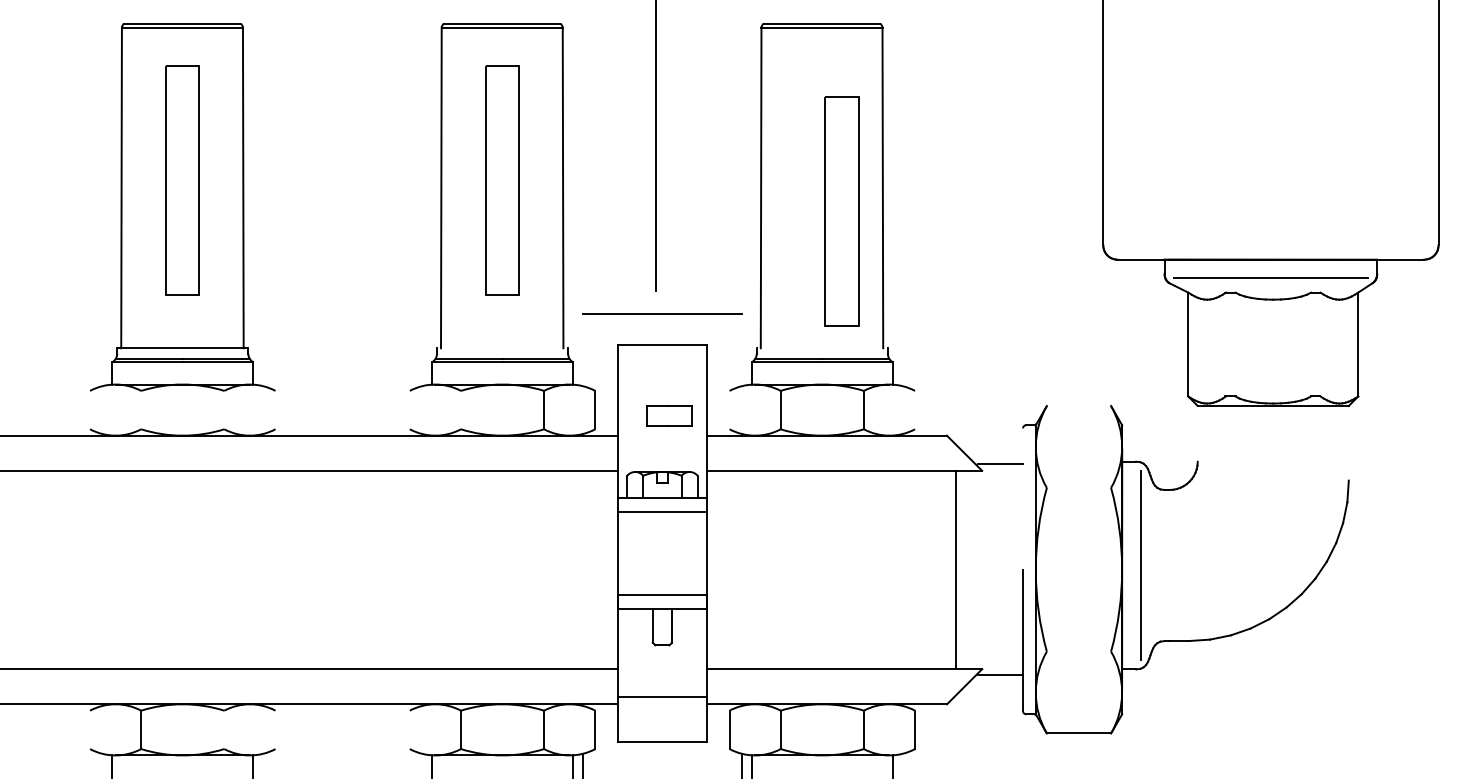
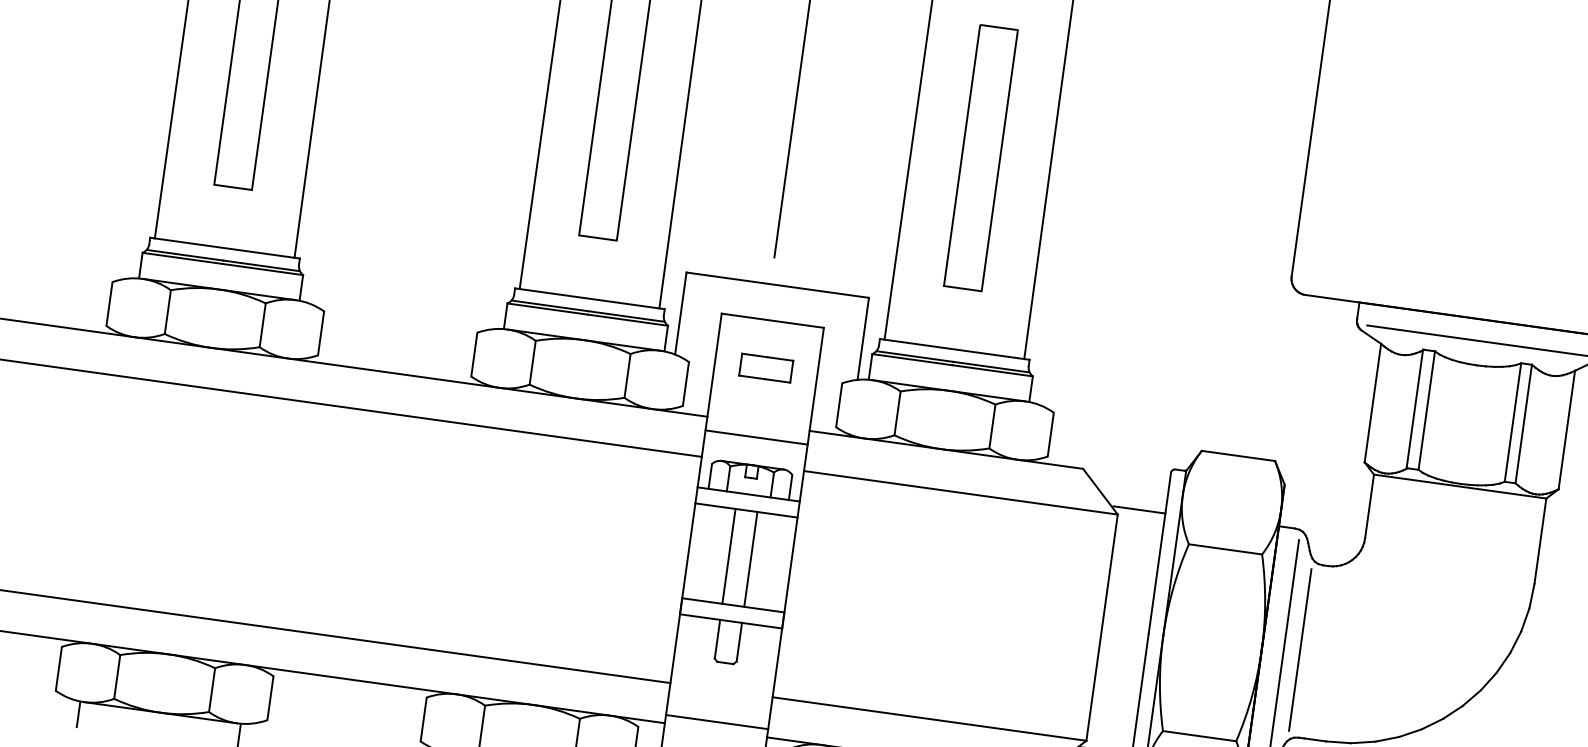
part: (841, 211) -> (980, 157), moved
line: (1225, 344) -> (1415, 408), added
line: (1235, 344) -> (1426, 410), added
line: (1311, 344) -> (1513, 422), added
line: (1320, 344) -> (1523, 423), added
line: (502, 348) -> (589, 299), added
line: (821, 348) -> (953, 349), added
line: (582, 350) -> (680, 313), added
line: (742, 350) -> (863, 339), added
line: (1078, 406) -> (1237, 456), added
line: (90, 409) -> (110, 303), added
line: (141, 409) -> (168, 311), added
line: (224, 409) -> (262, 324), added
line: (275, 409) -> (321, 332), added
line: (409, 409) -> (474, 353), added
line: (460, 409) -> (532, 361), added
line: (729, 409) -> (839, 404), added
line: (915, 409) -> (1051, 434), added
part: (669, 415) -> (766, 367), moved
line: (1197, 433) -> (1369, 506), added
line: (1348, 442) -> (1540, 540), added
line: (662, 447) -> (756, 437), added
line: (1078, 487) -> (1225, 548), added
line: (1023, 498) -> (1160, 552), added
line: (652, 552) -> (728, 555), added
line: (672, 552) -> (751, 558), added
line: (1155, 565) -> (1300, 650), added
line: (956, 569) -> (1102, 627), moved
line: (1078, 651) -> (1199, 735), added
line: (90, 729) -> (59, 668), added
line: (224, 729) -> (212, 689), added
line: (275, 729) -> (270, 697), added
line: (409, 729) -> (423, 719), added

